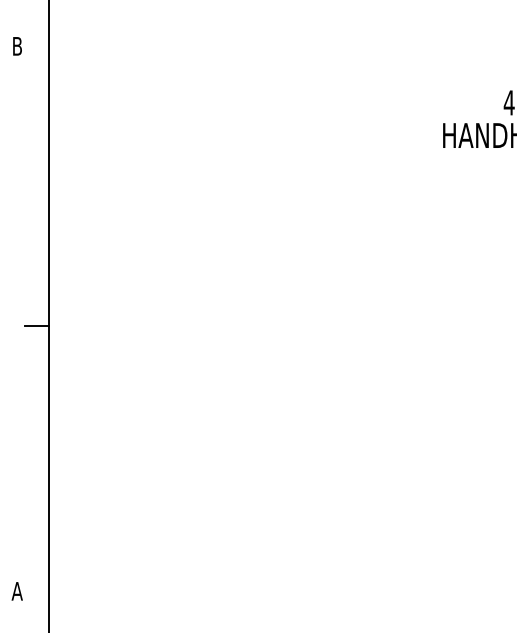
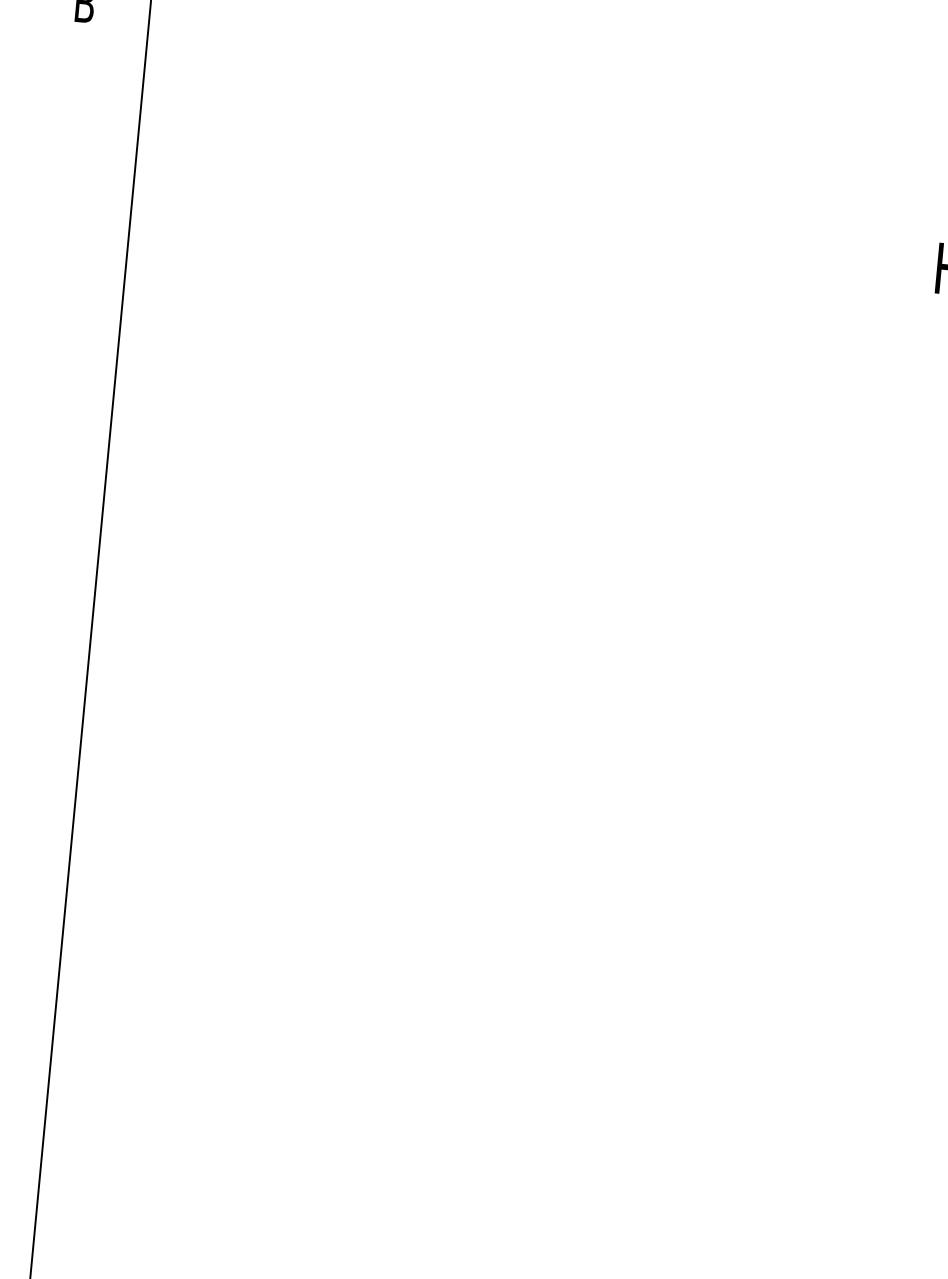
line: (36, 326) -> (69, 579), removed

